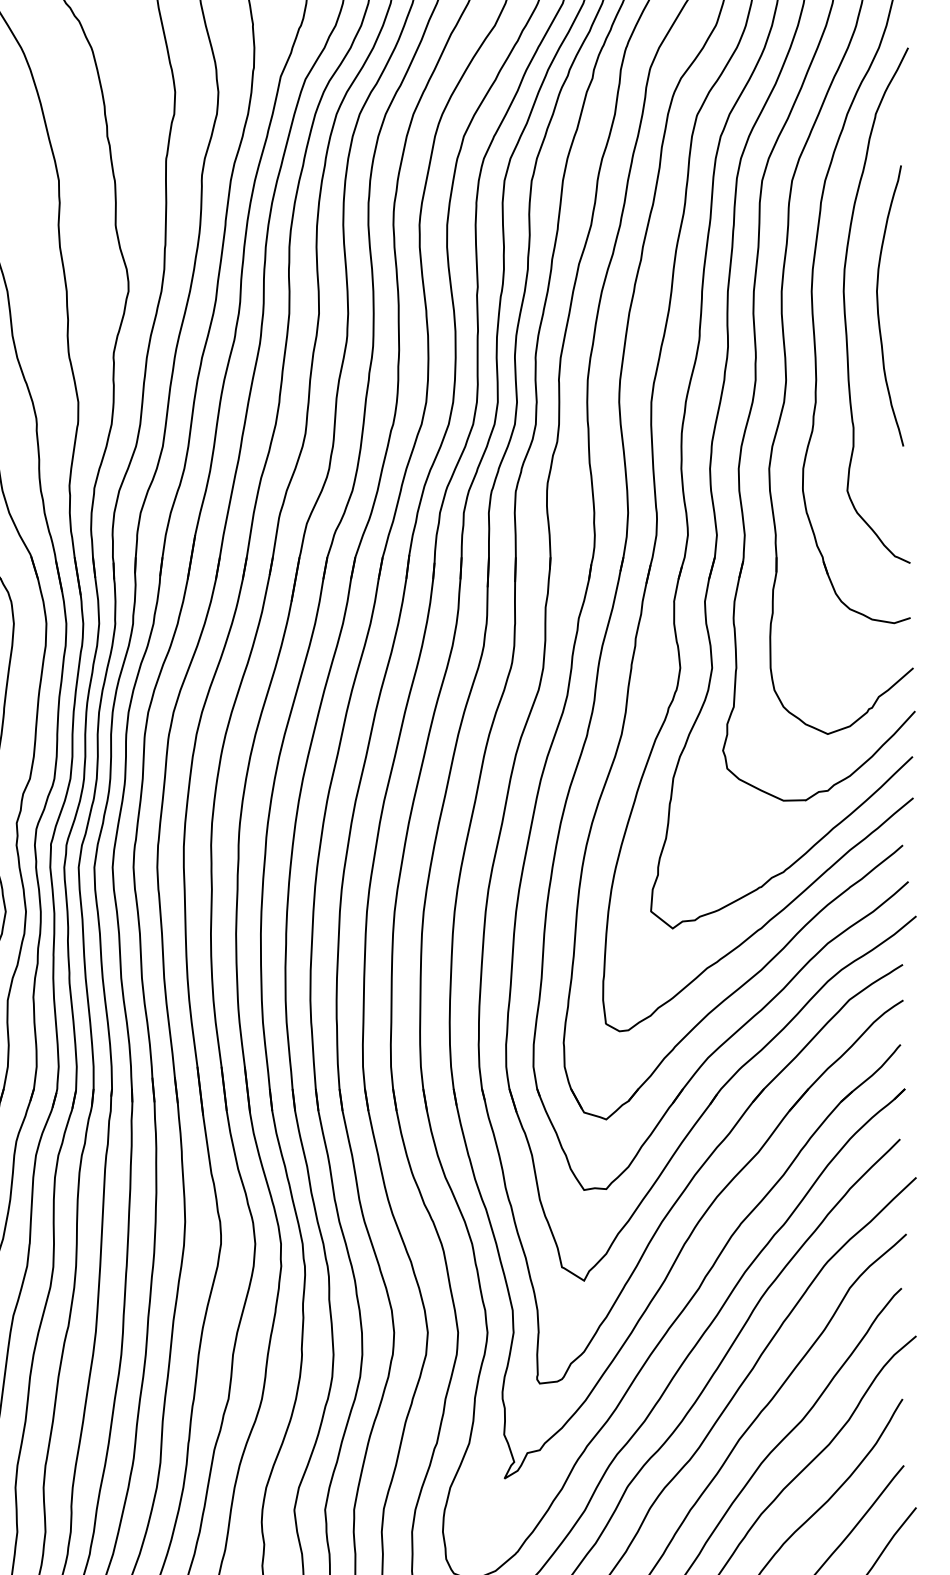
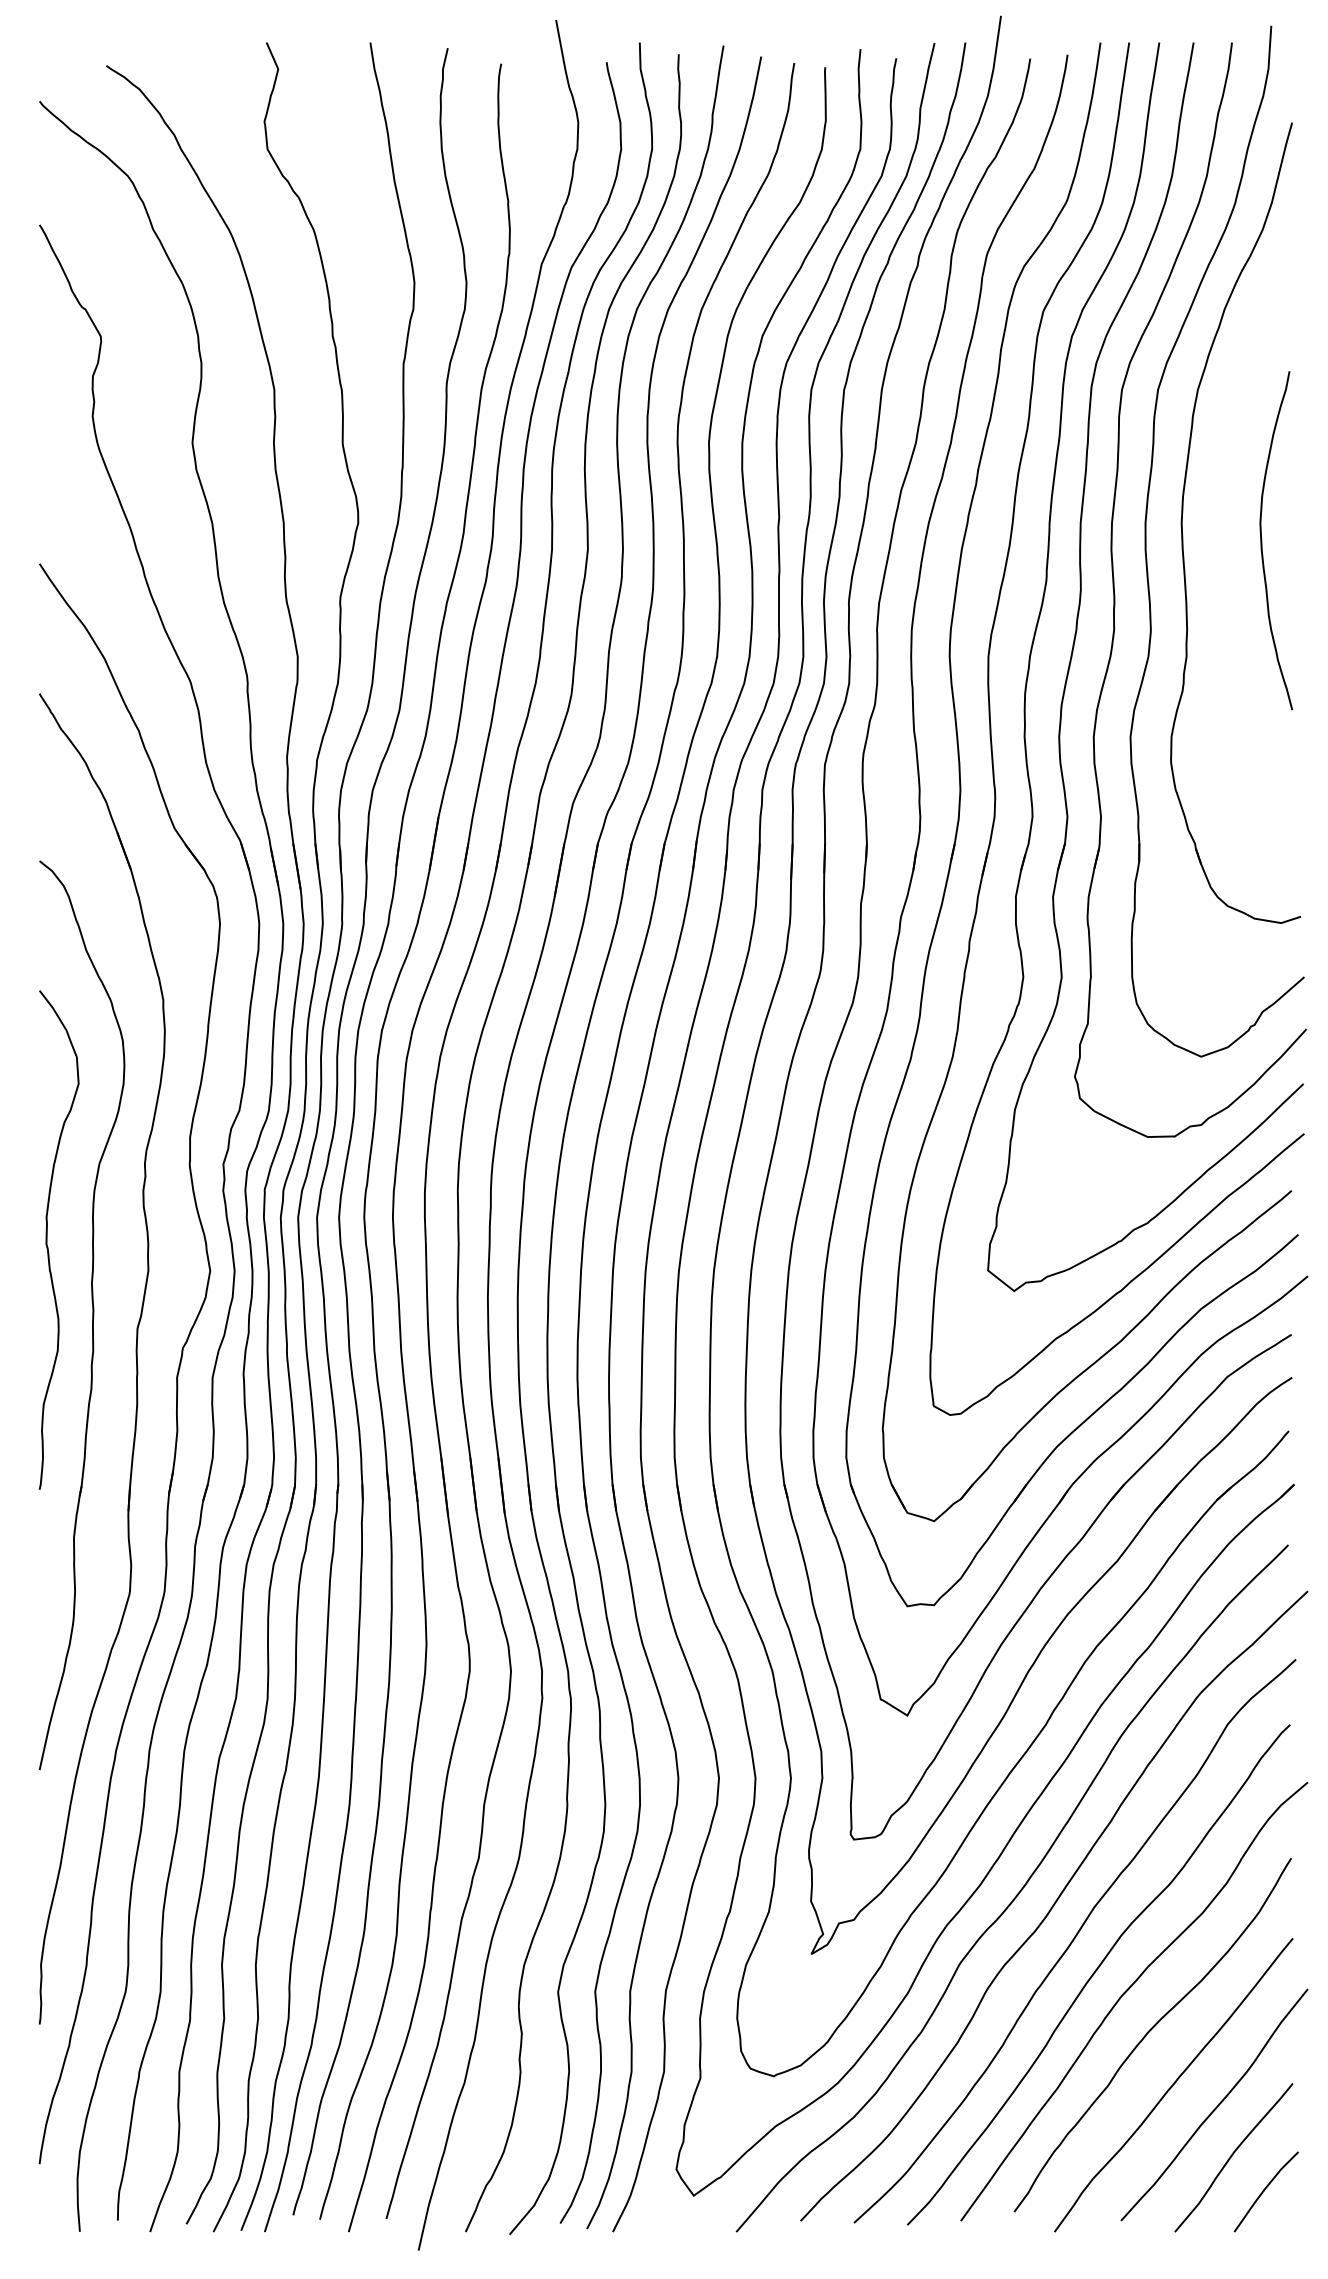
curve: (845, 306) -> (1222, 541), removed

